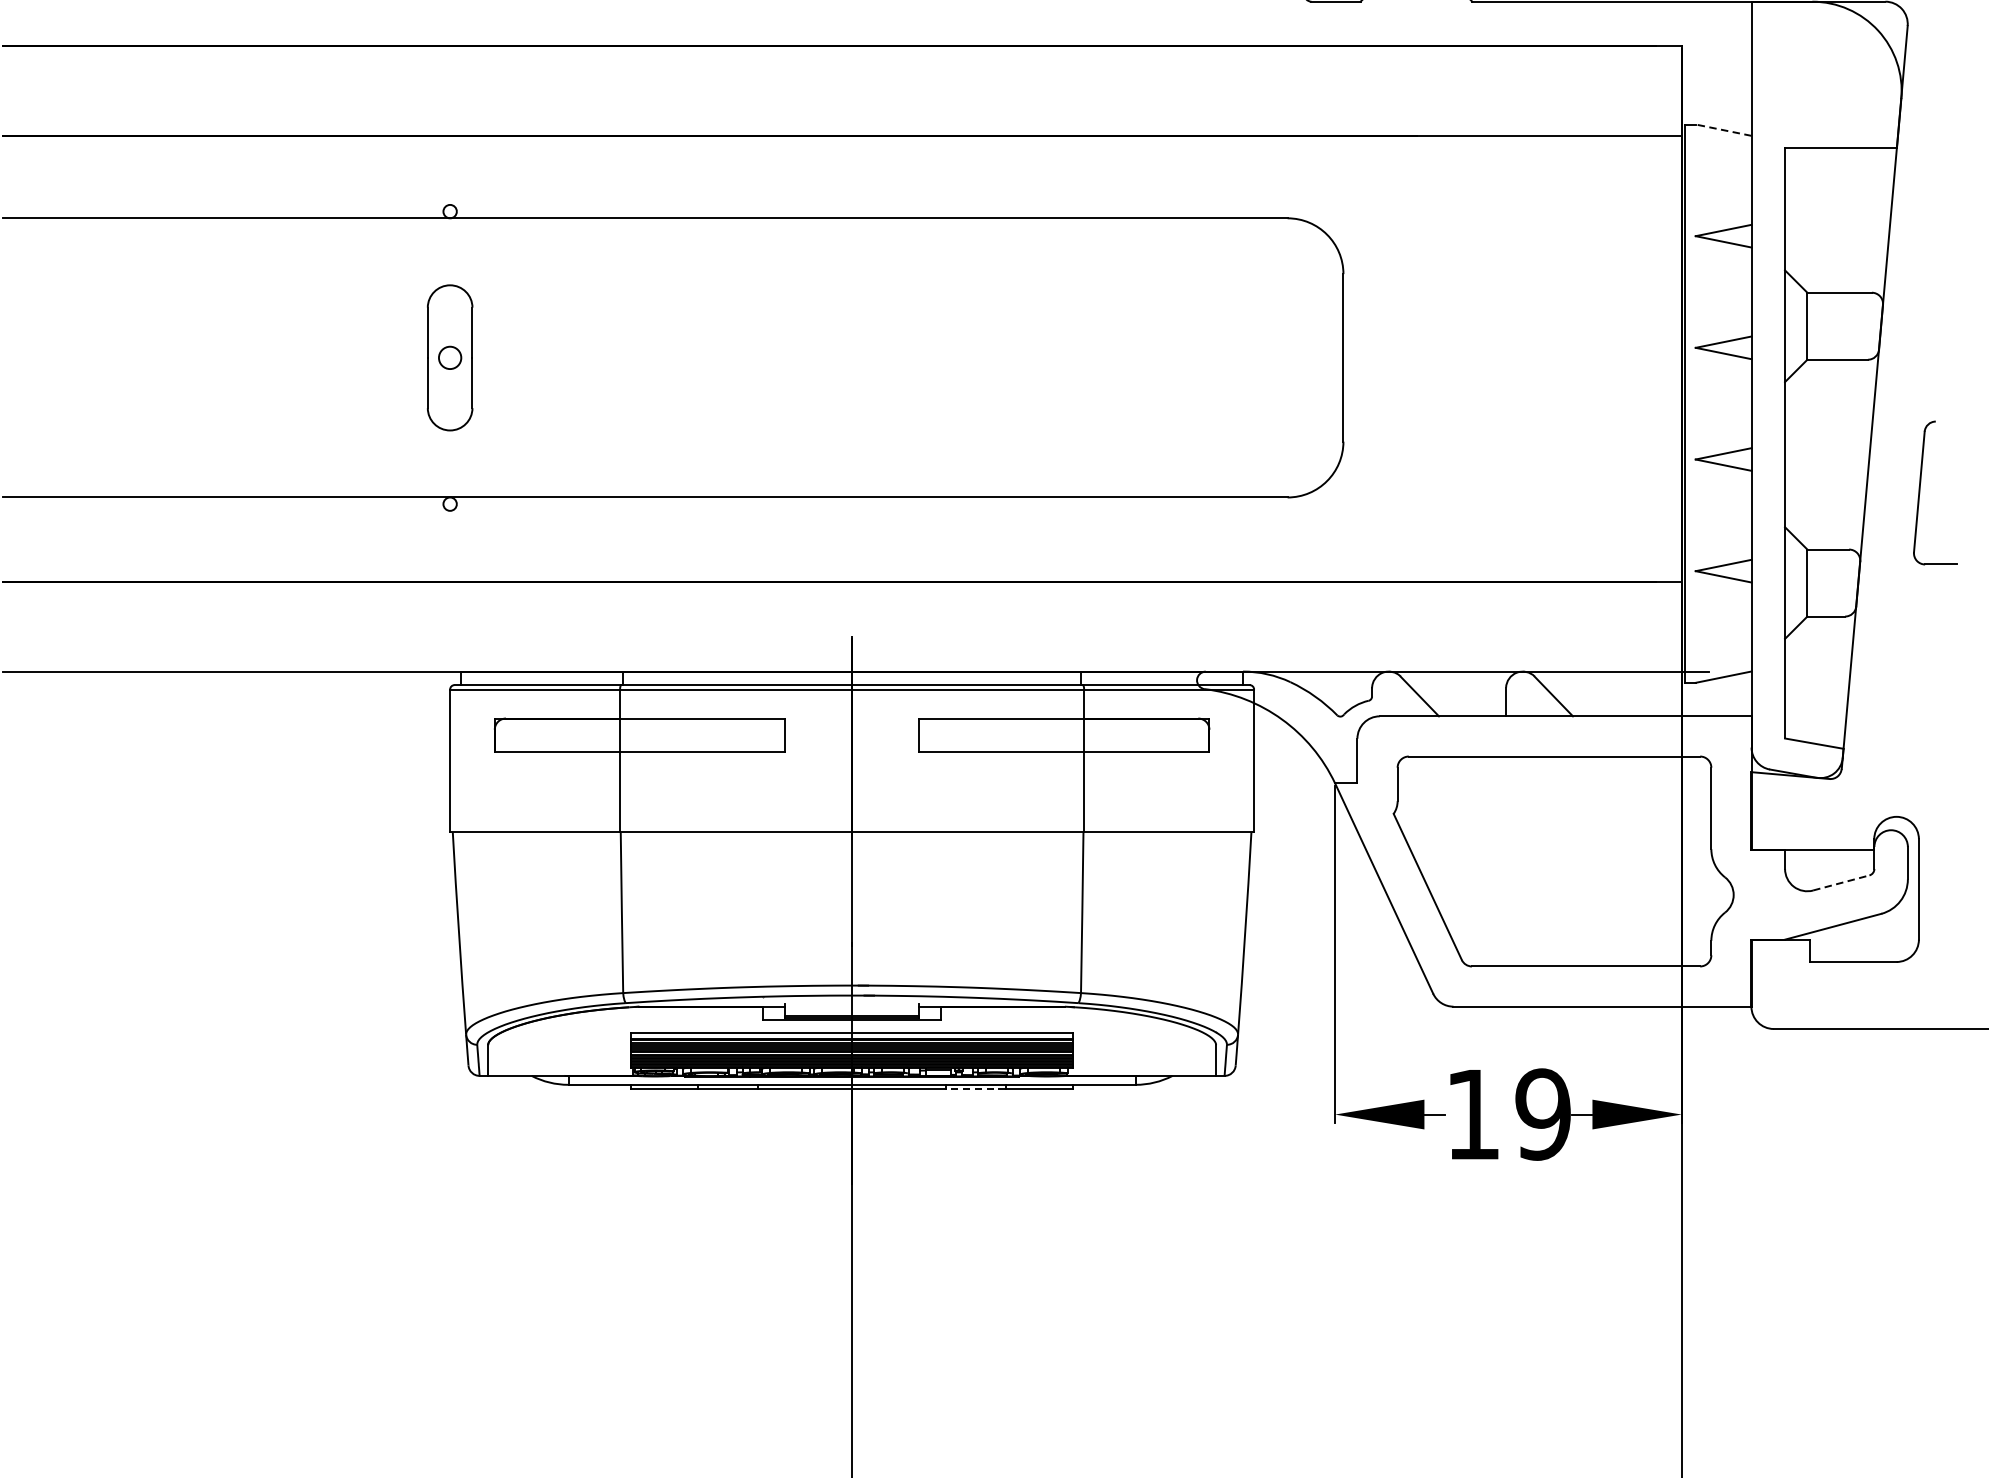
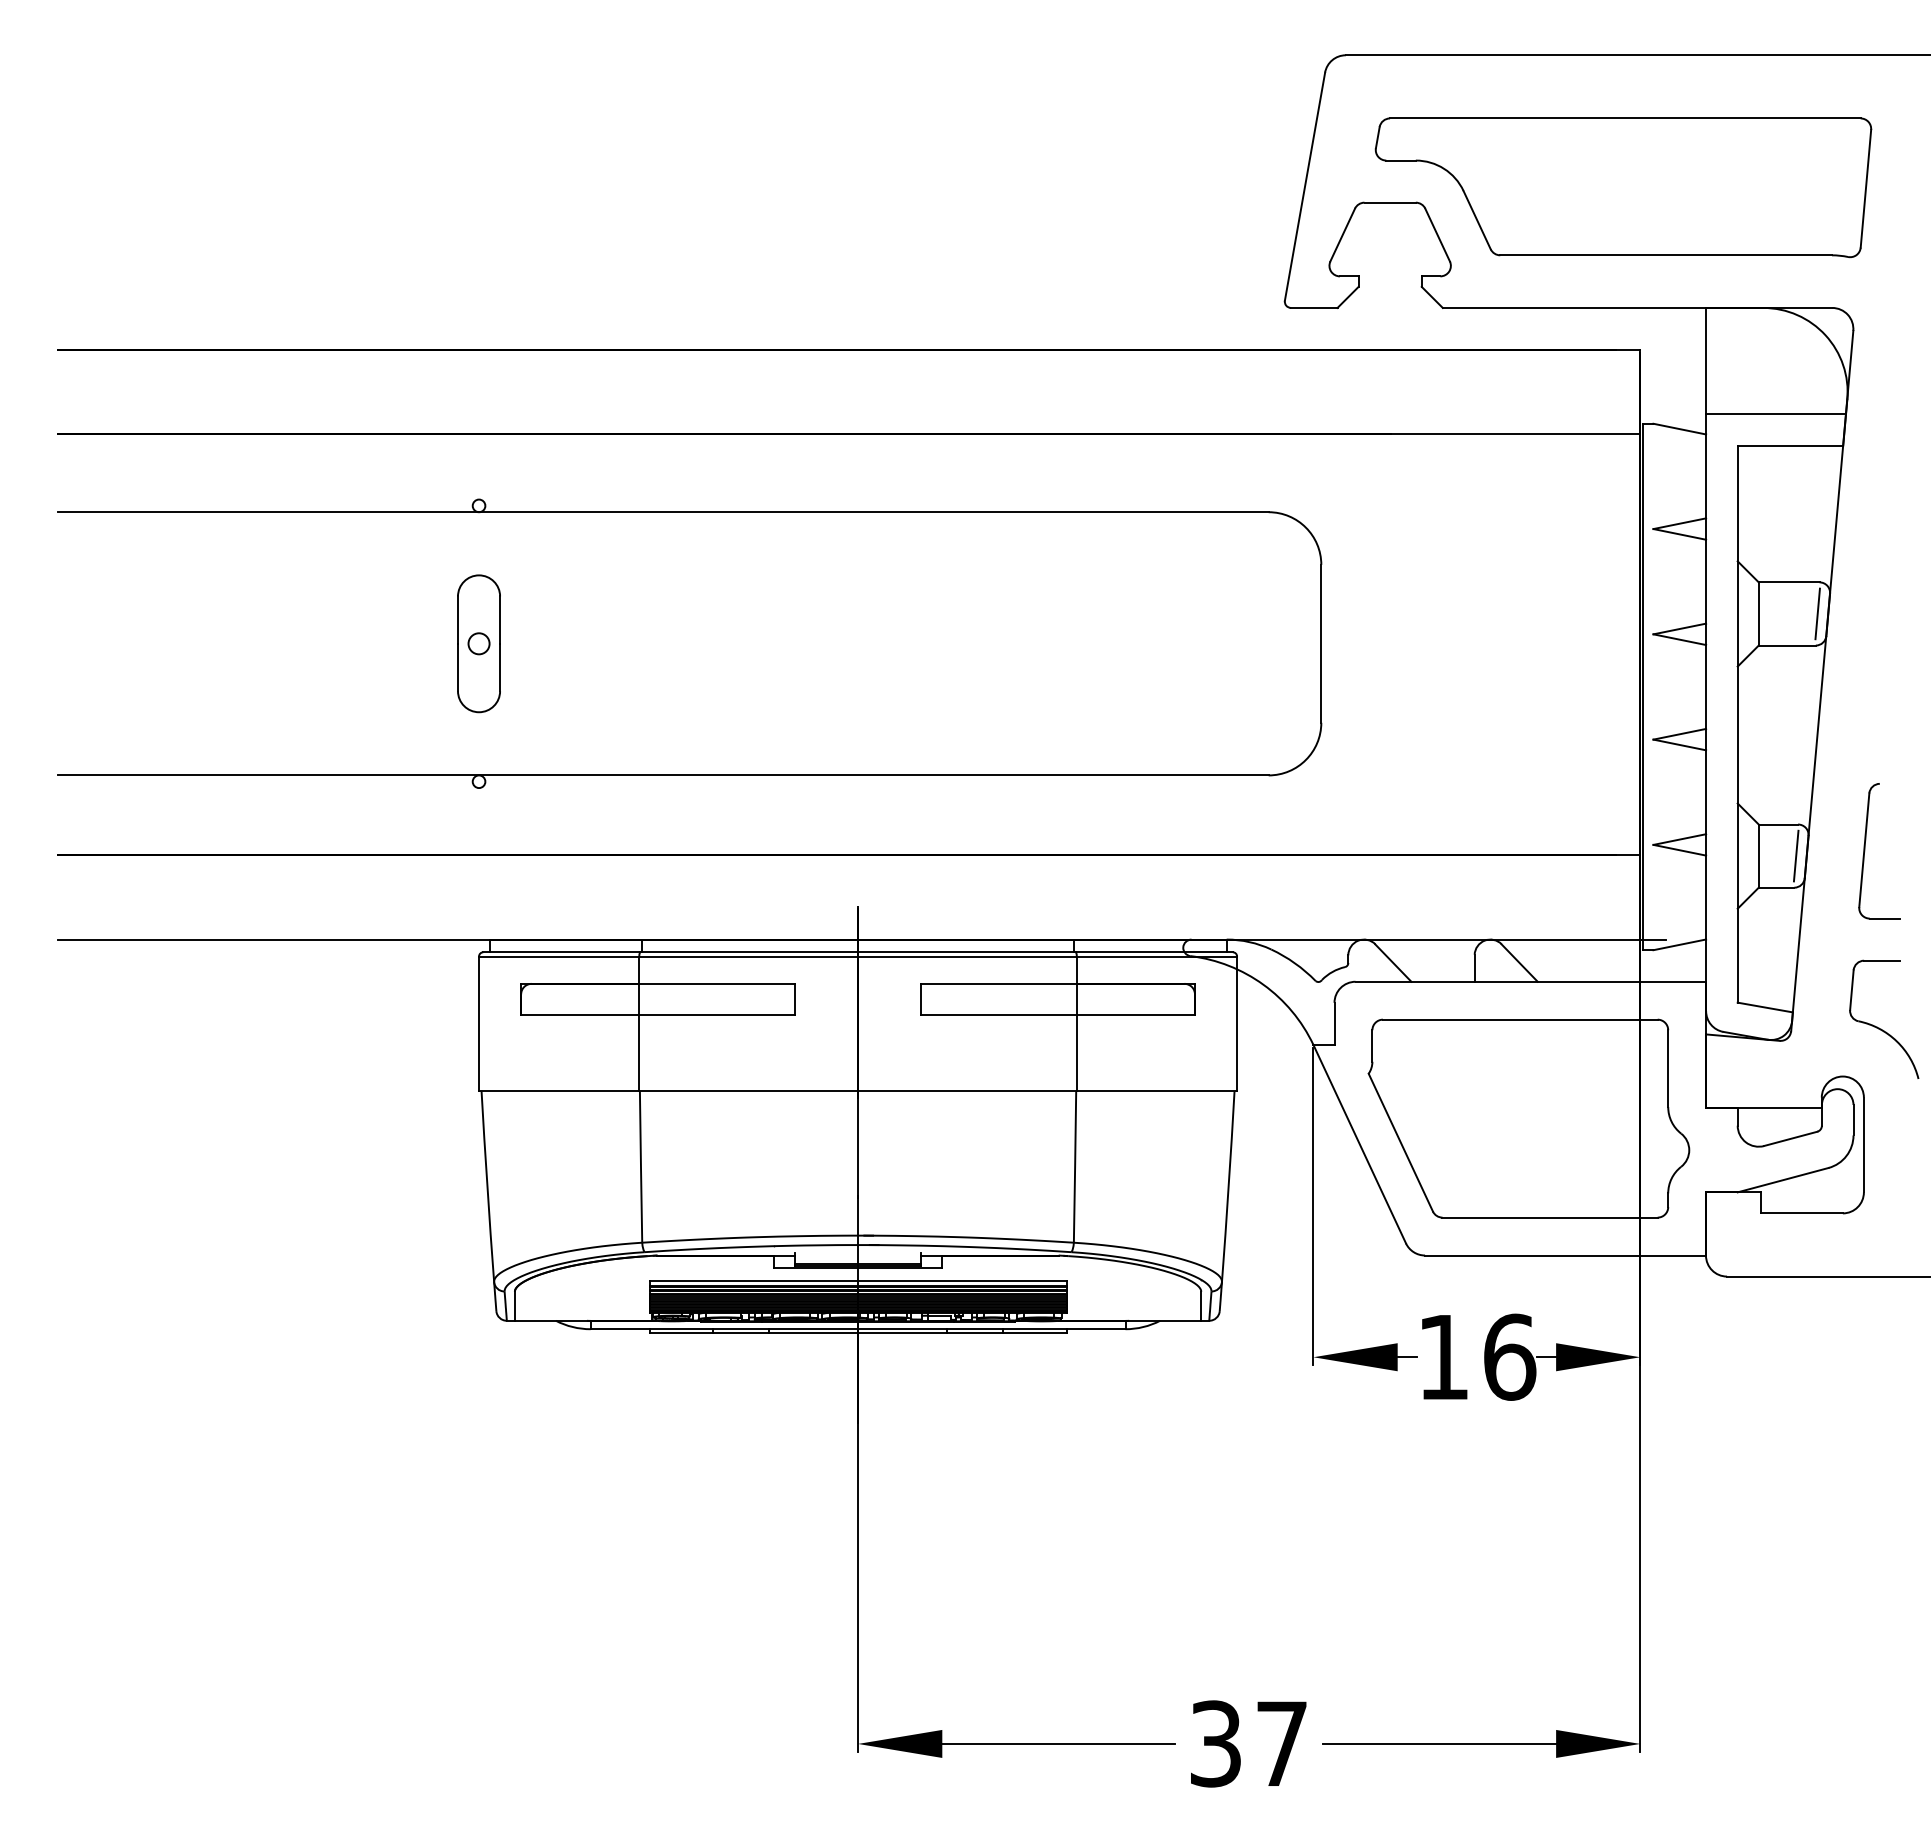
line: (1826, 113) -> (1776, 413), added
line: (1723, 130) -> (1679, 429), dashed -> solid
line: (1869, 325) -> (1817, 613), added
part: (1920, 493) -> (1865, 851), moved
line: (1846, 582) -> (1795, 855), added
part: (1935, 764) -> (1879, 1027), added
line: (1842, 882) -> (1791, 1138), dashed -> solid
line: (975, 1089) -> (974, 1333), dashed -> solid
text: (1543, 1113) -> (1509, 1356), 19 -> 16

